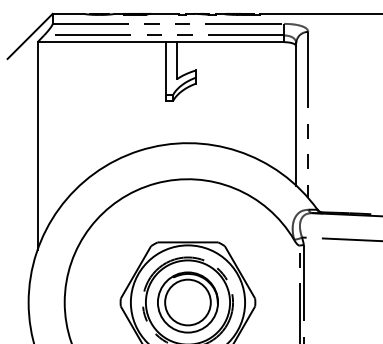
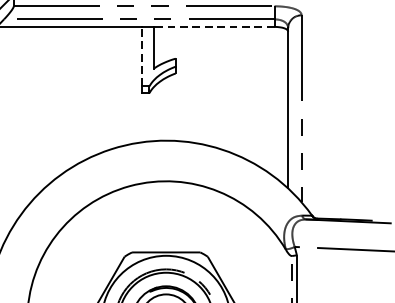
line: (230, 42) -> (214, 27), solid -> dashed
line: (166, 68) -> (142, 56), solid -> dashed

